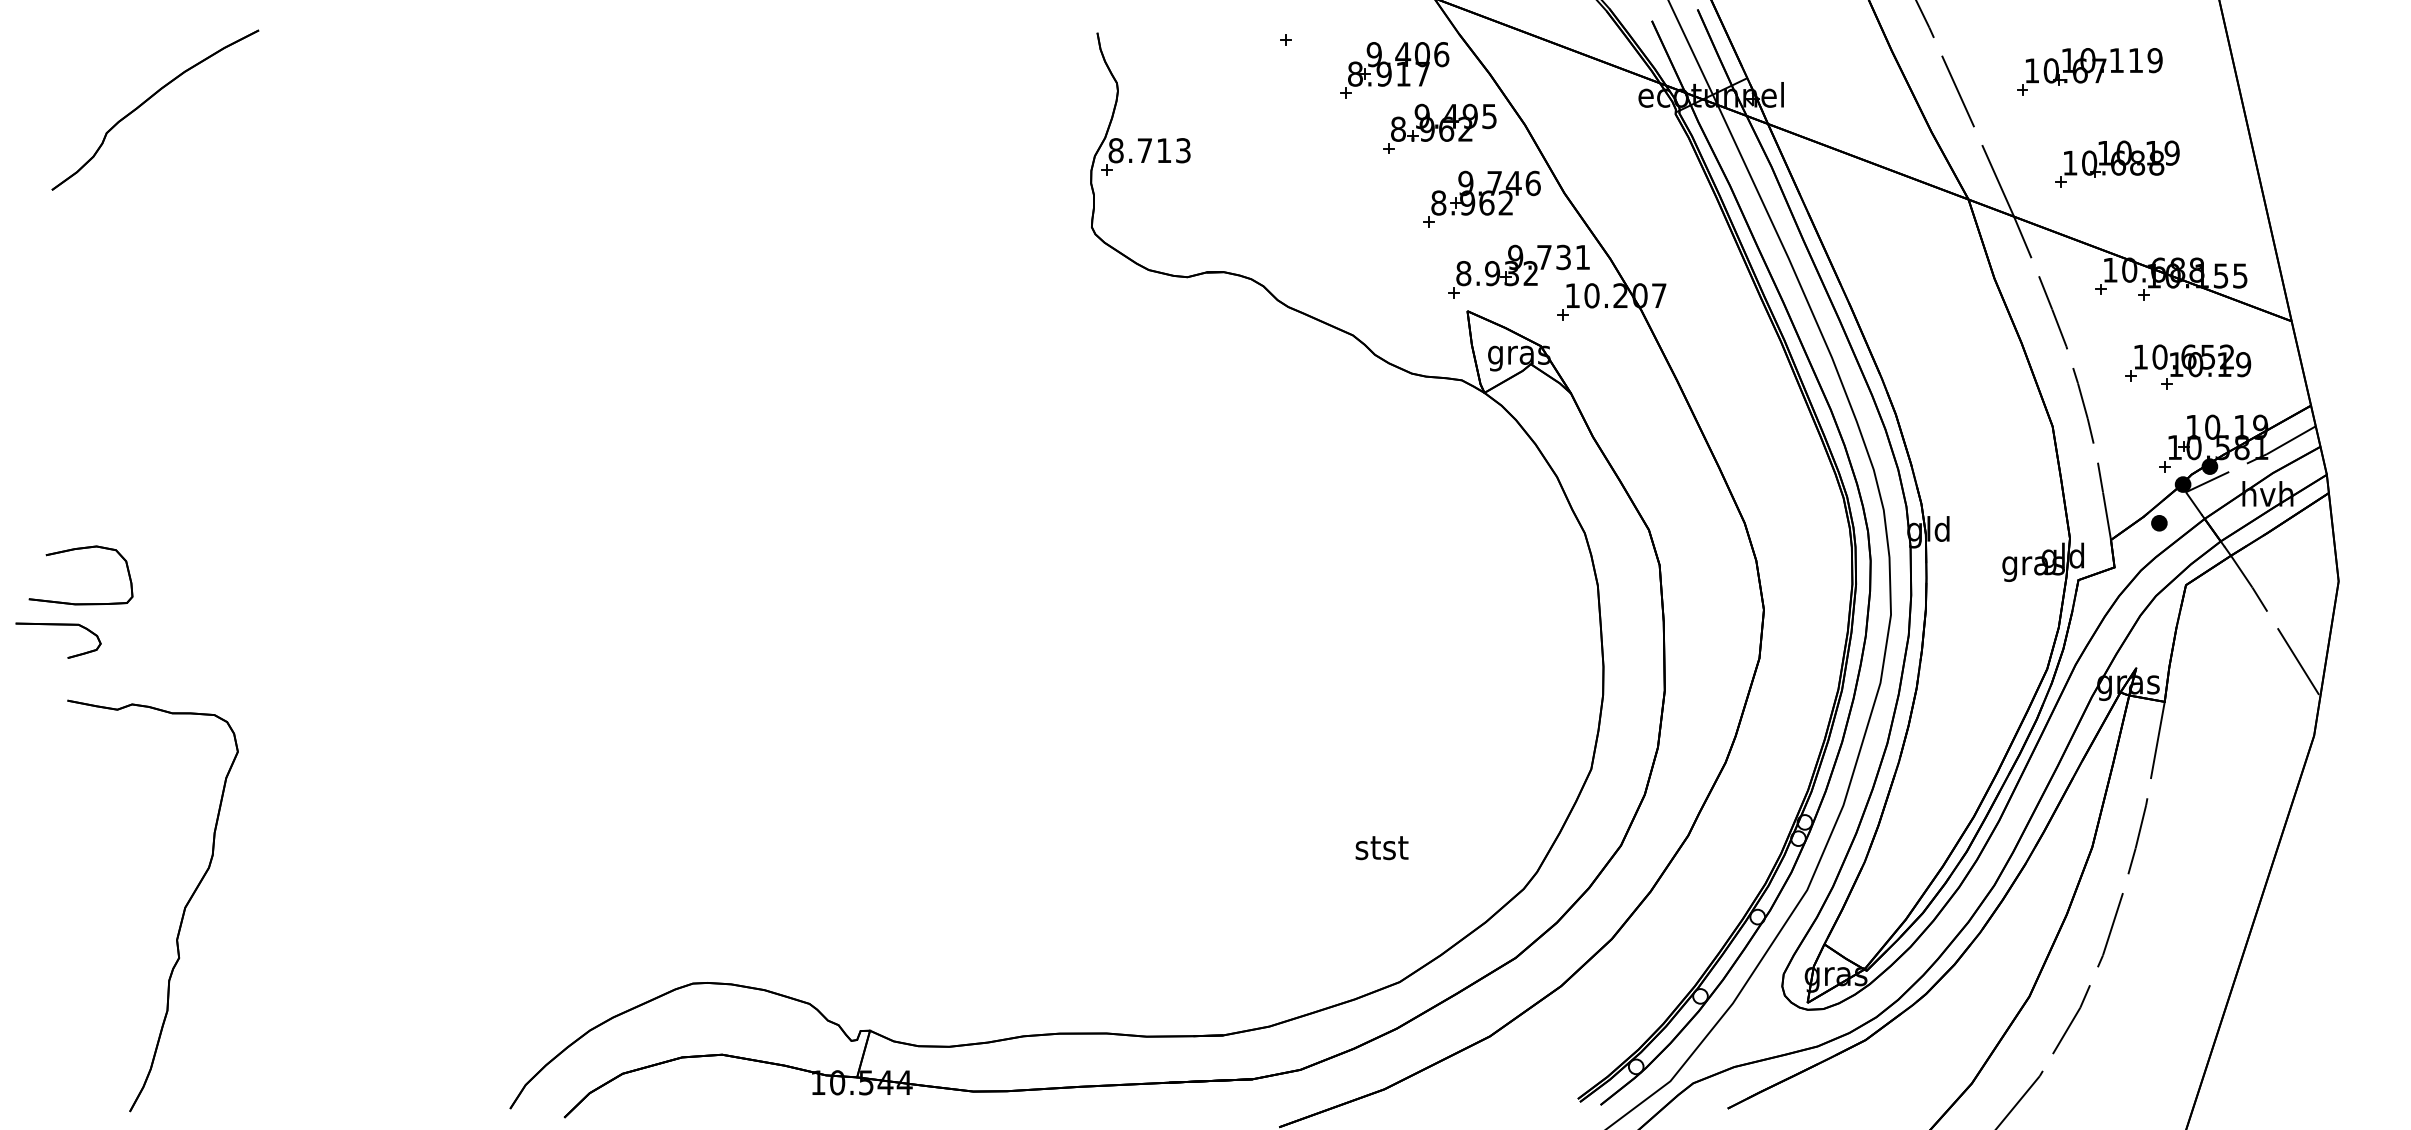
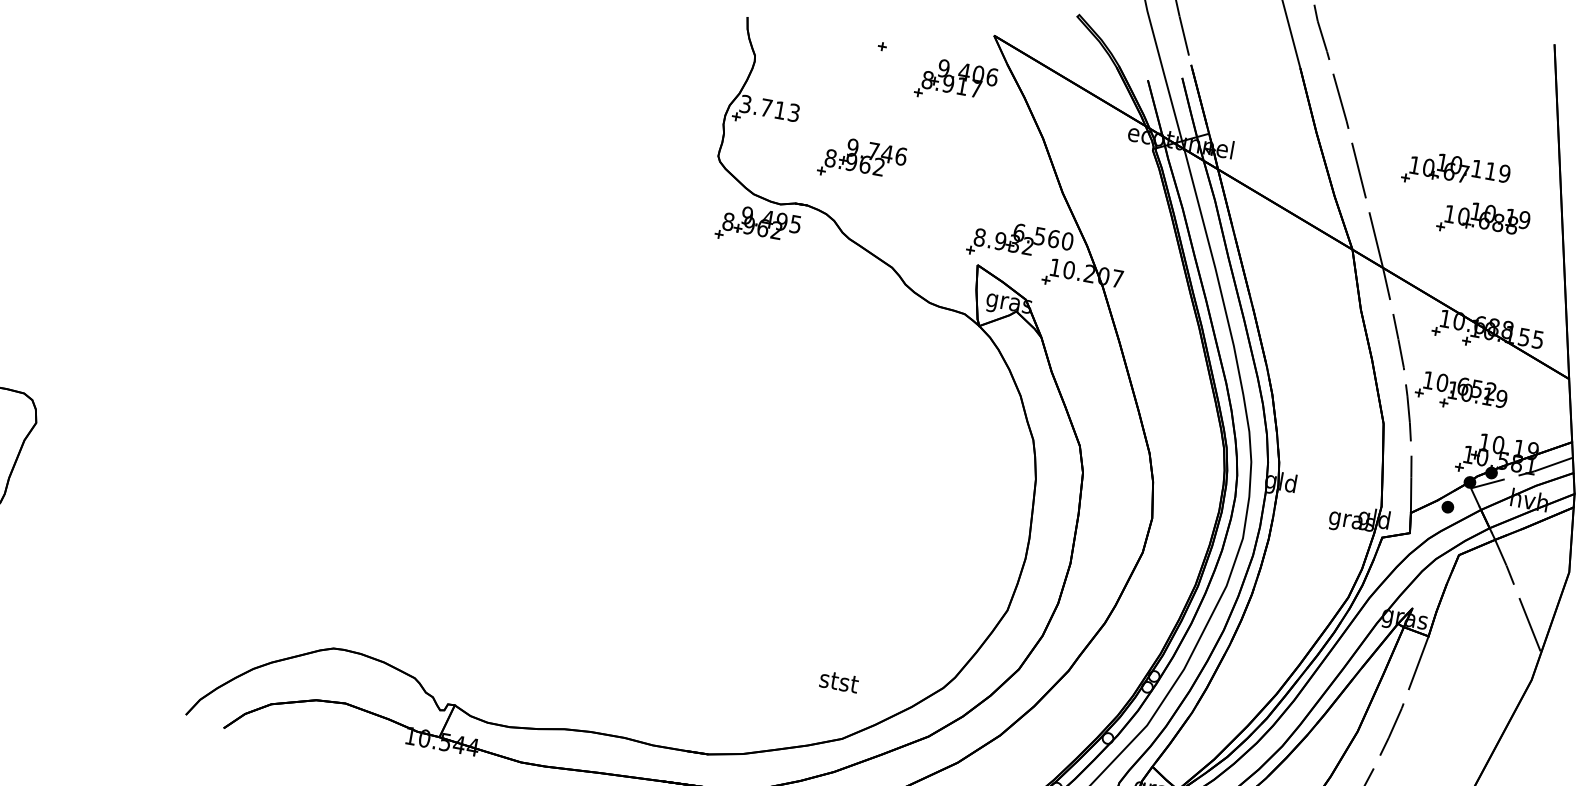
part: (1439, 128) -> (758, 226), moved
text: (1115, 150) -> (745, 103), 8.713 -> 3.713
part: (2117, 163) -> (1483, 220), moved
part: (1481, 198) -> (862, 160), moved
text: (1549, 257) -> (1043, 237), 9.731 -> 6.560
part: (2188, 366) -> (1461, 393), moved
text: (1381, 848) -> (838, 682), moved

